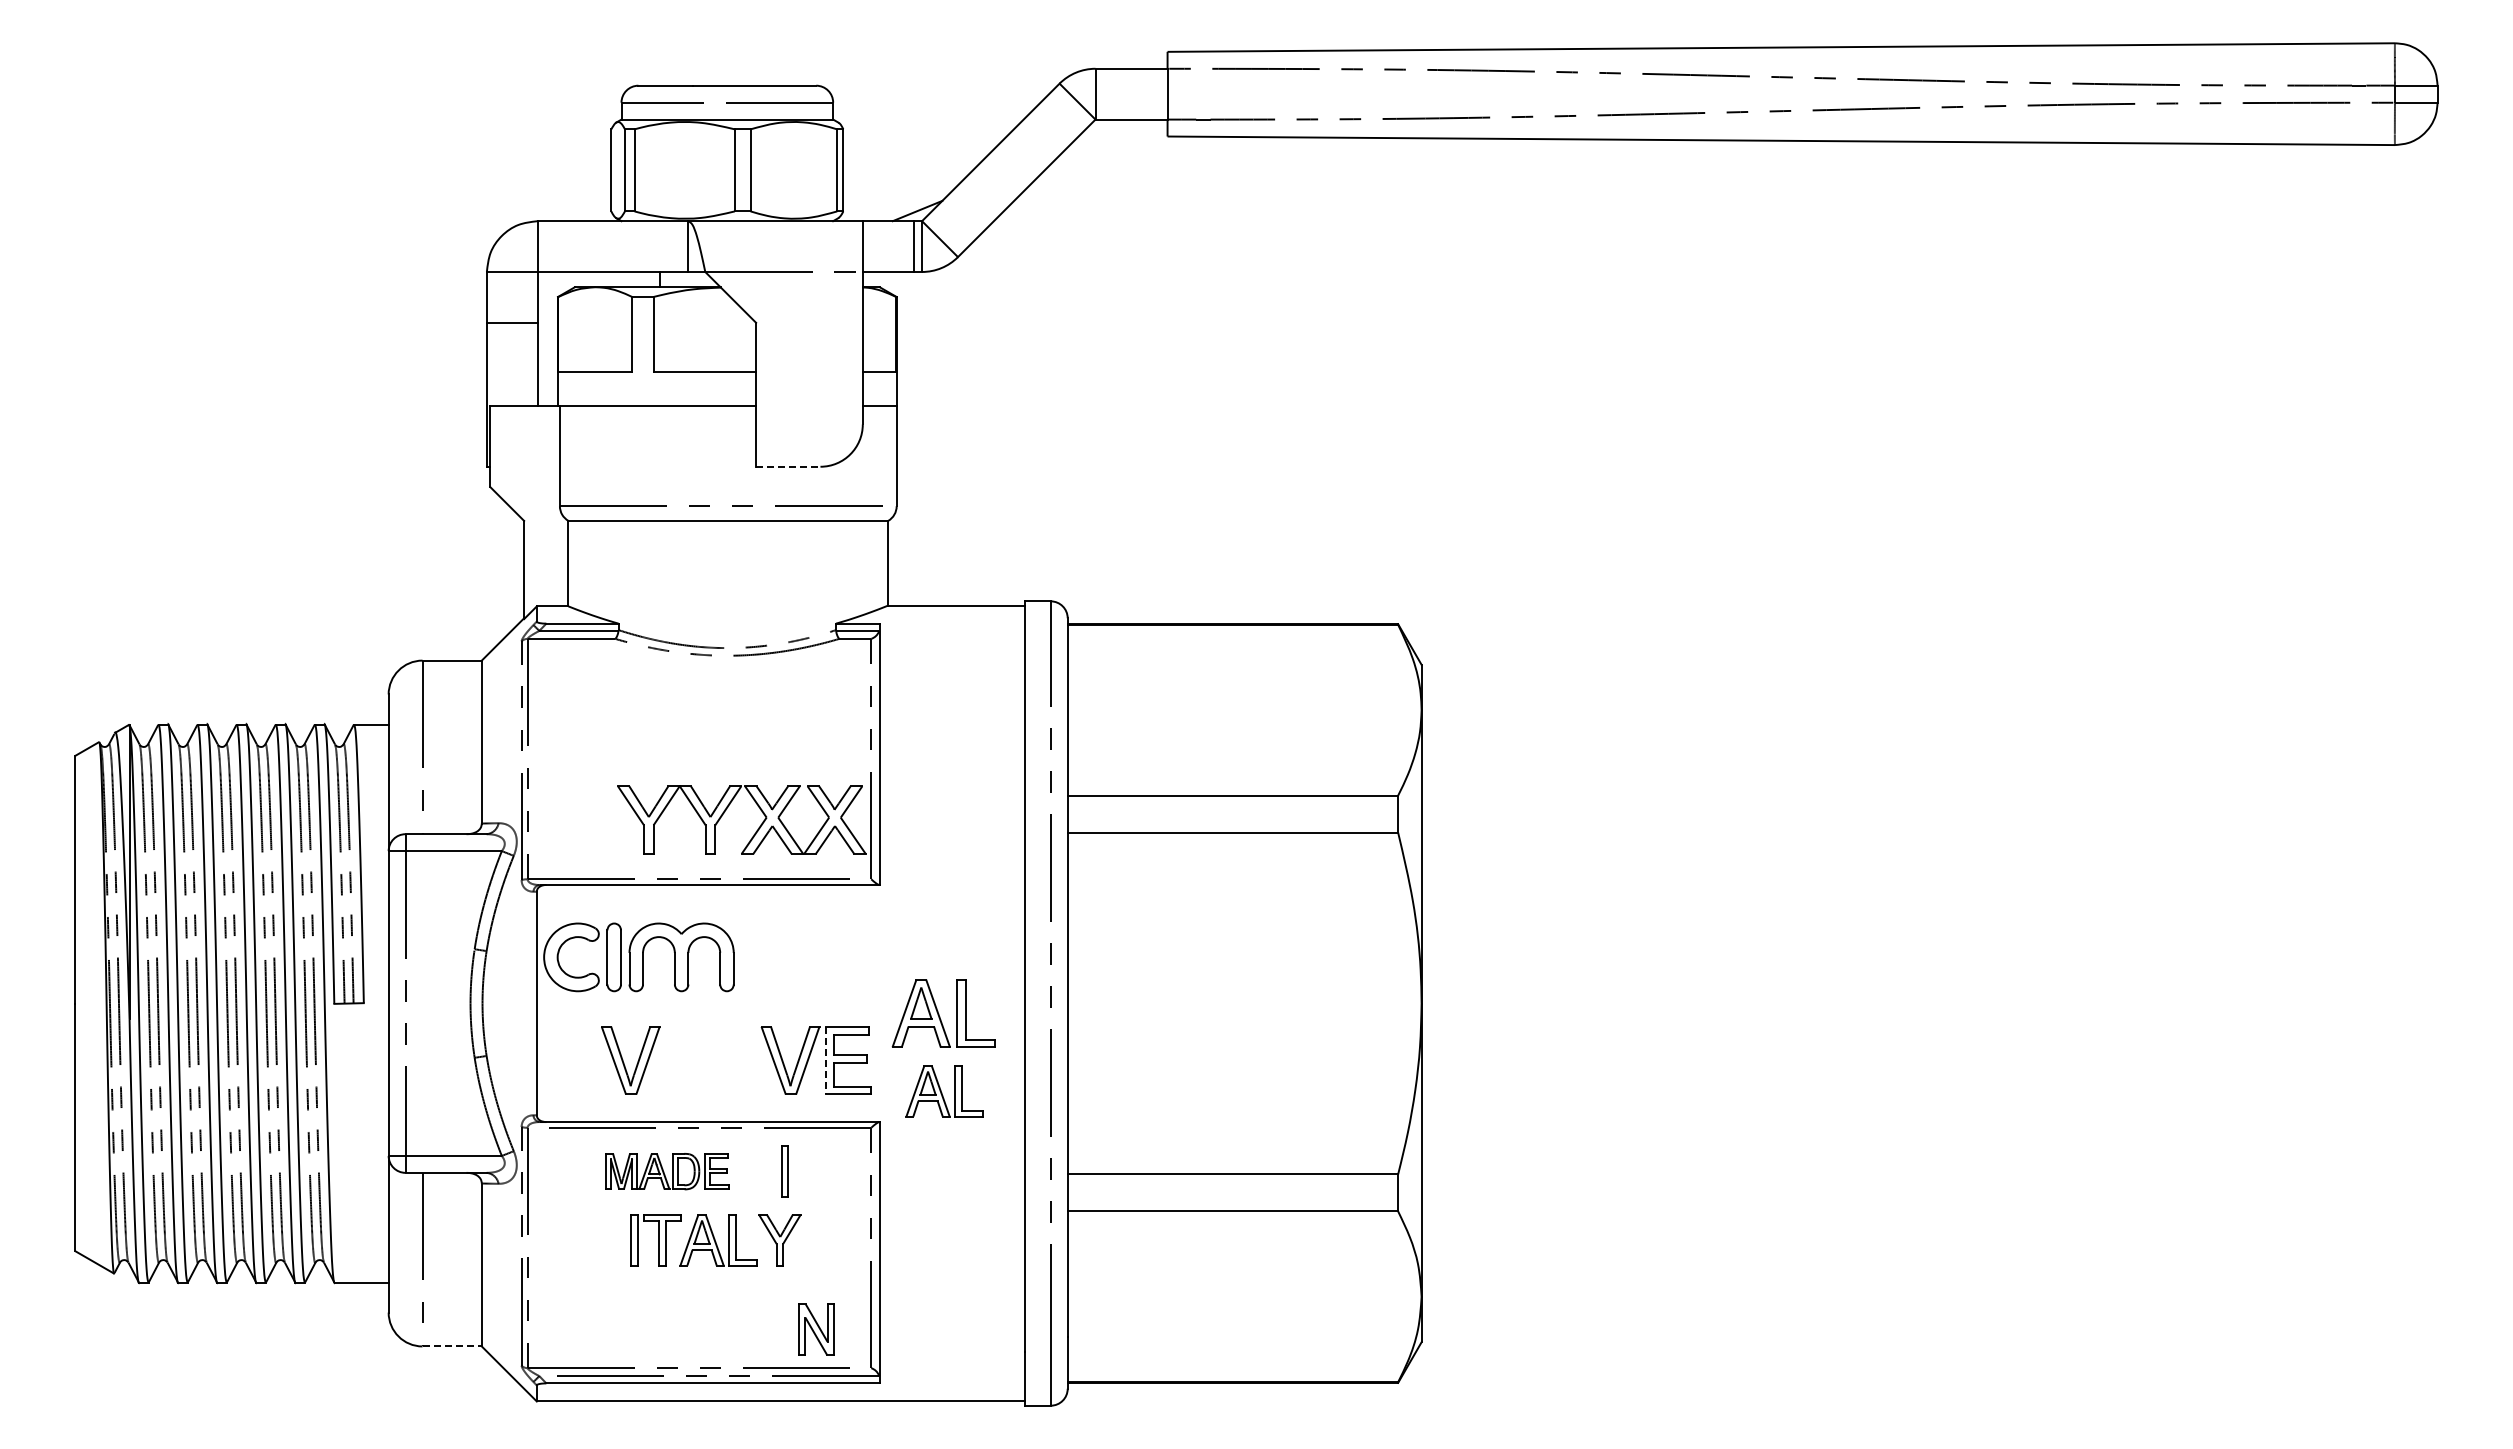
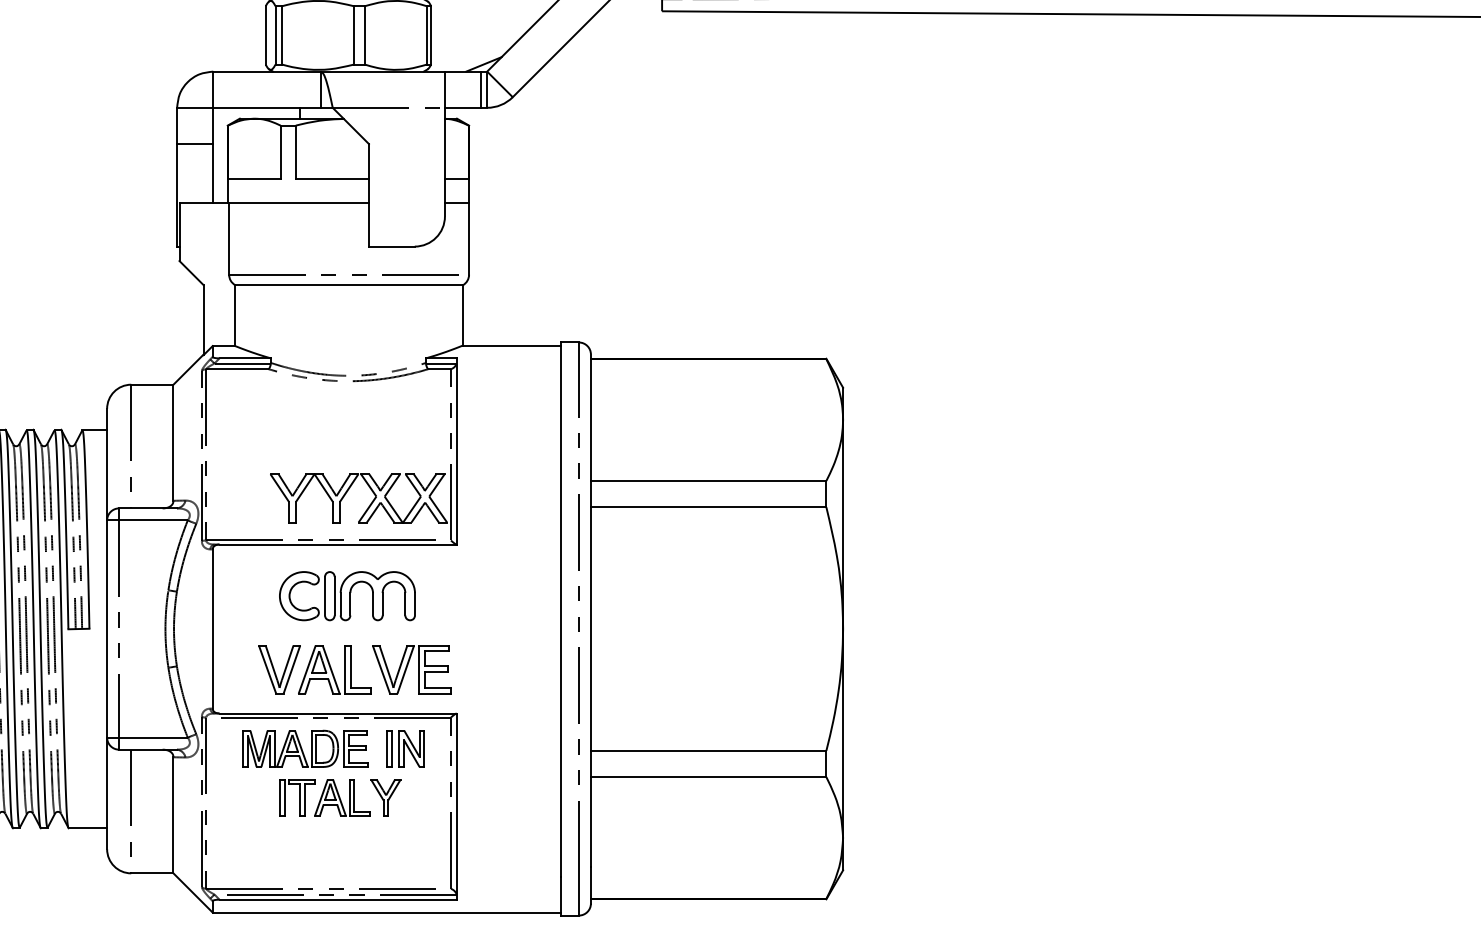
line: (788, 466) -> (392, 246), dashed -> solid
part: (638, 957) -> (347, 596), moved
part: (943, 1013) -> (335, 669), moved
line: (825, 1060) -> (418, 669), dashed -> solid
part: (944, 1091) -> (503, 691), removed
part: (667, 1171) -> (305, 748), size x1.43
part: (816, 1329) -> (411, 748), moved
line: (452, 1346) -> (152, 873), dashed -> solid

